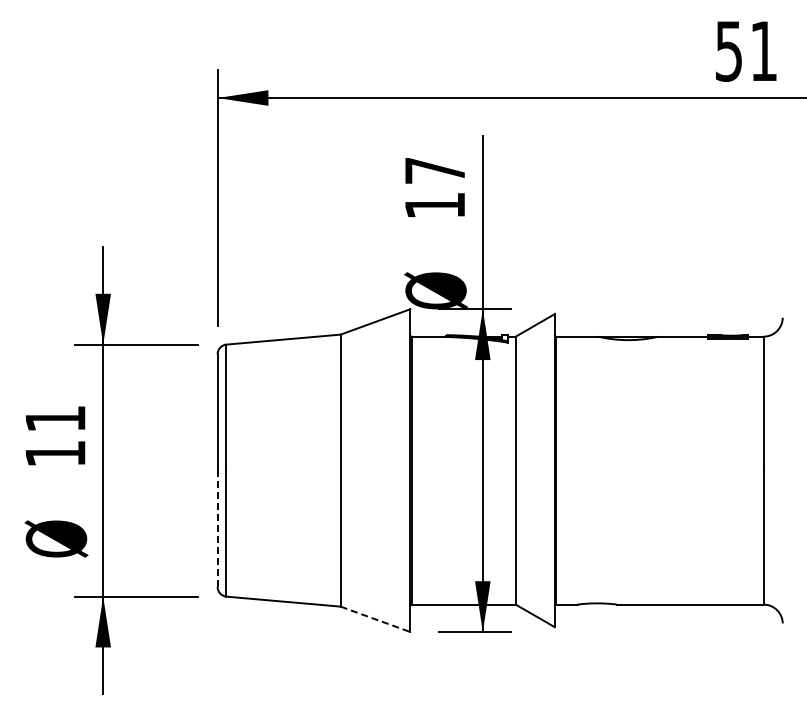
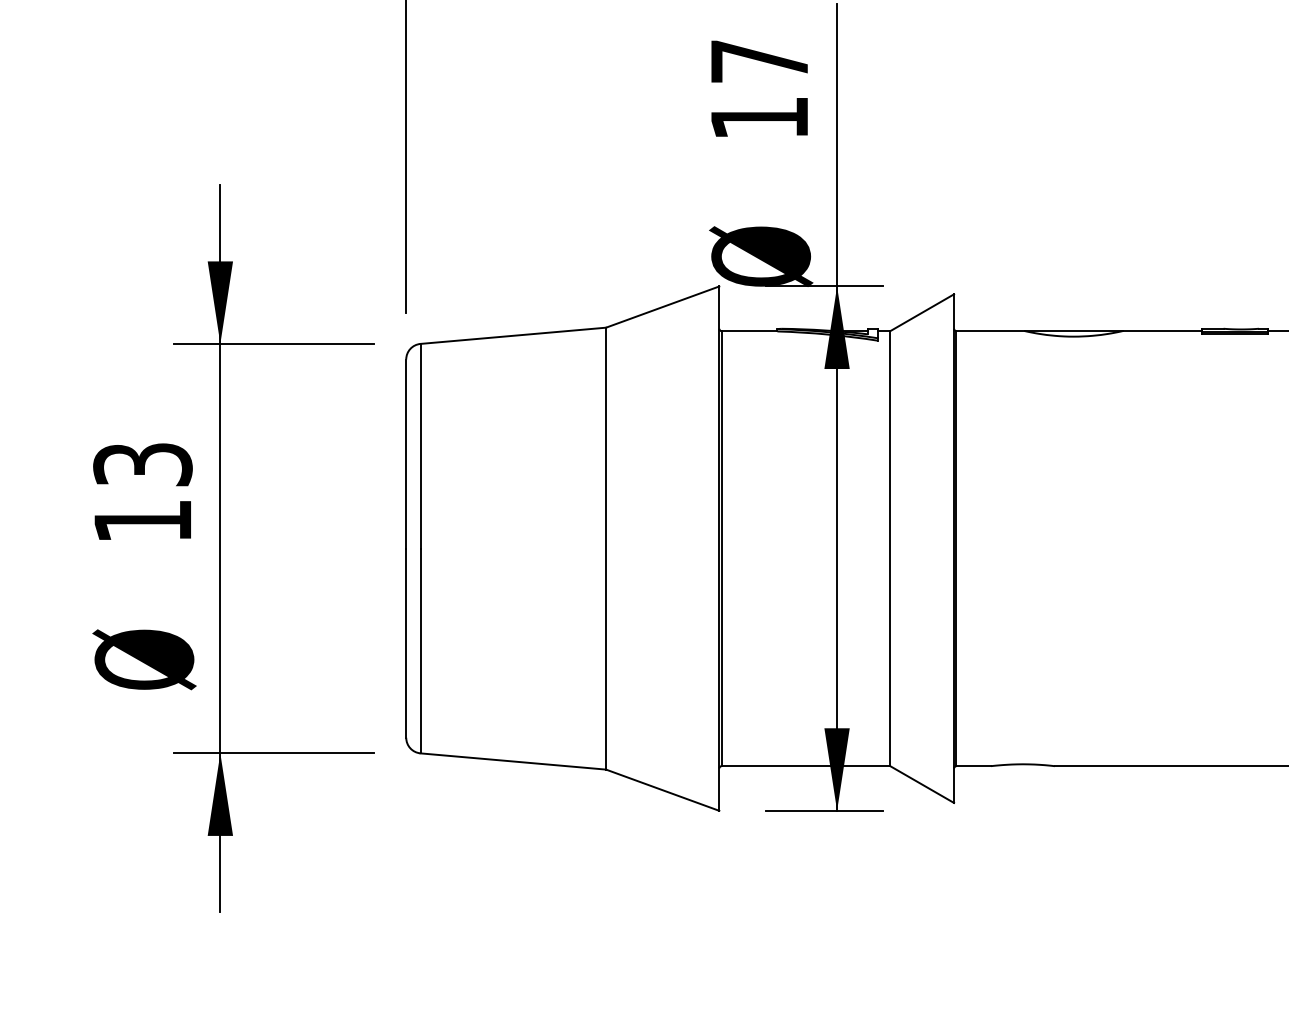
text: (55, 418) -> (142, 463), 11 -> 13
line: (217, 528) -> (406, 642), dashed -> solid
line: (375, 619) -> (662, 790), dashed -> solid

